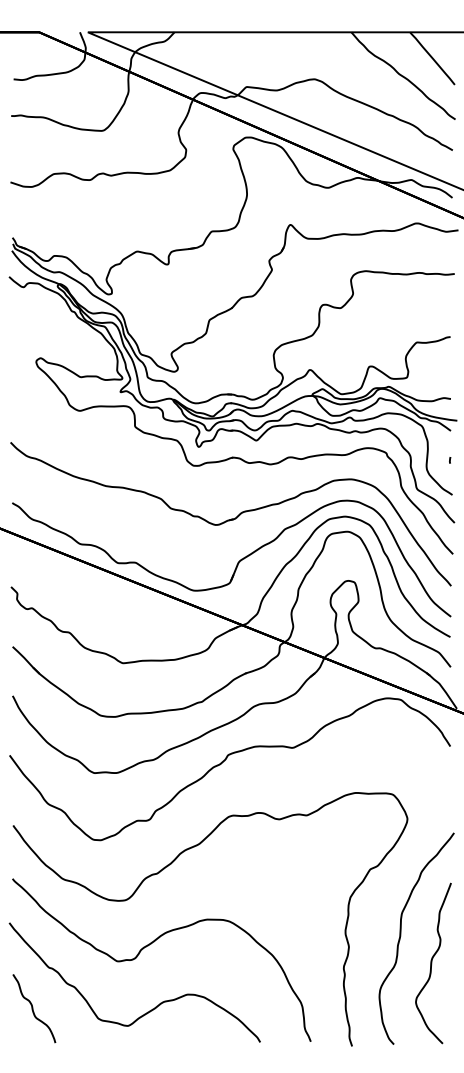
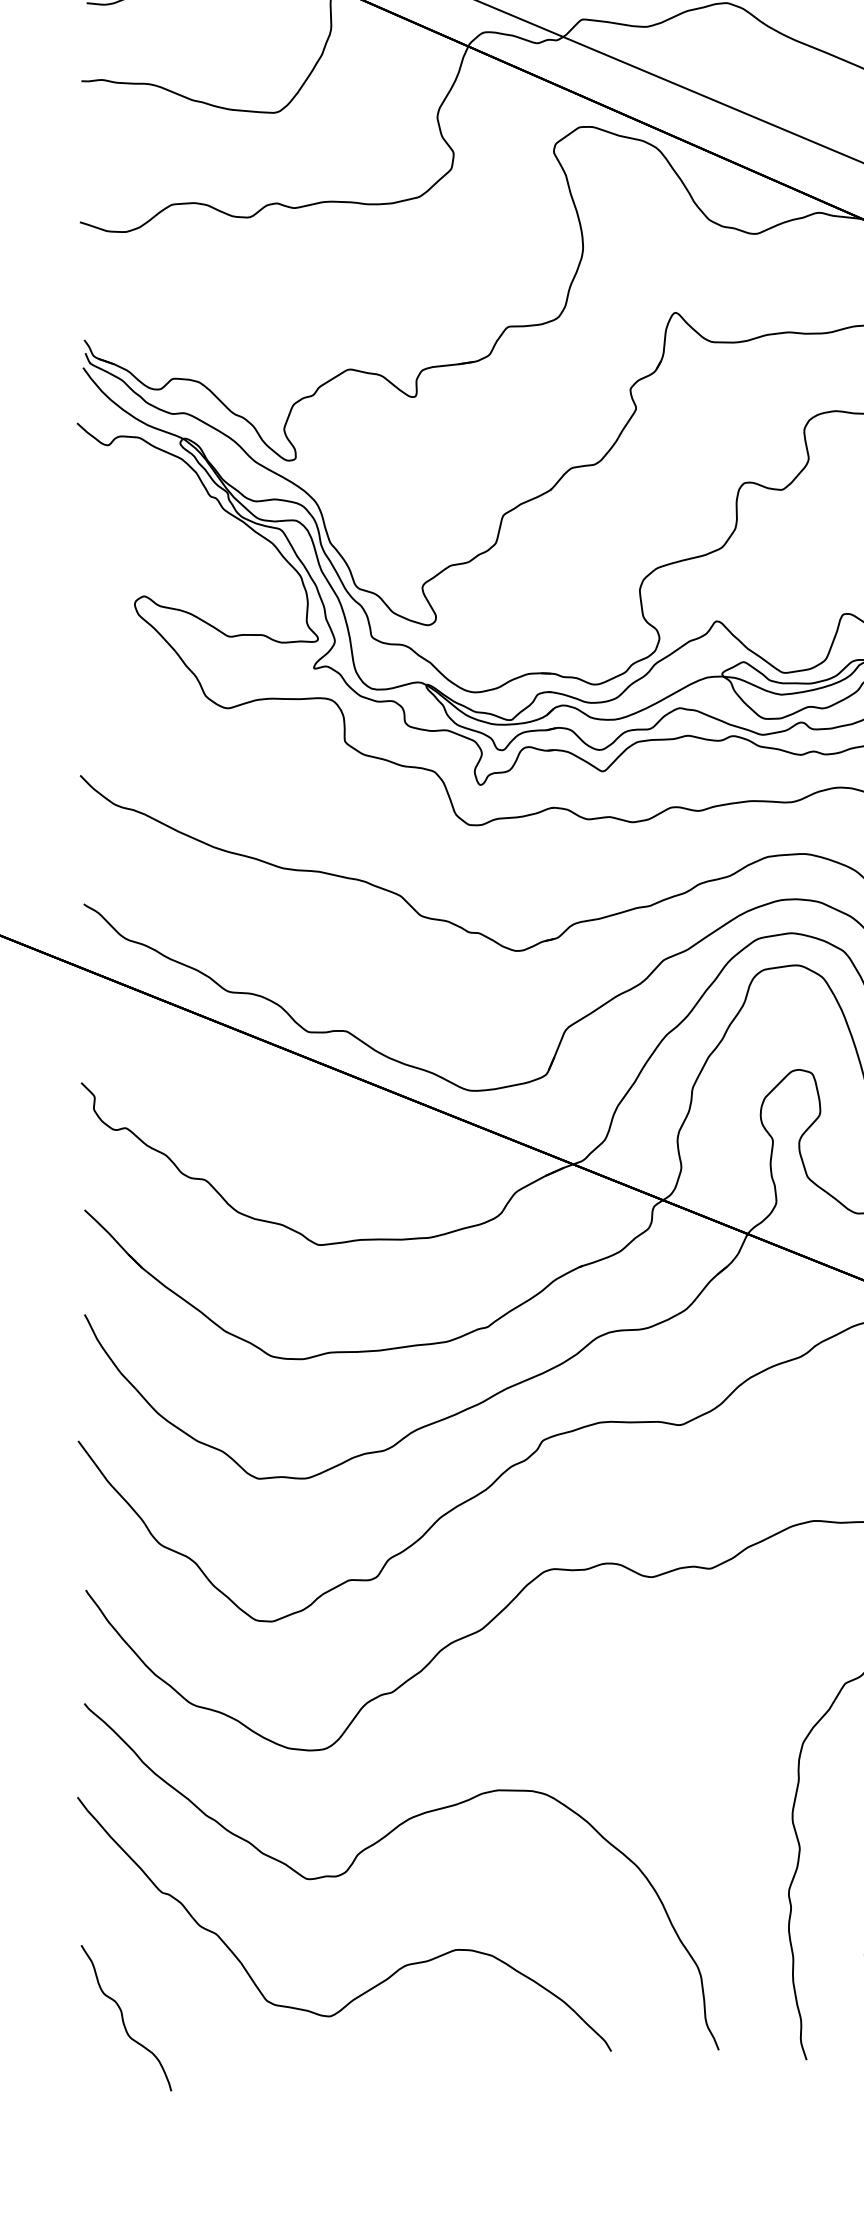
curve: (33, 1008) -> (124, 2017), moved

